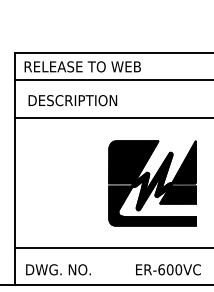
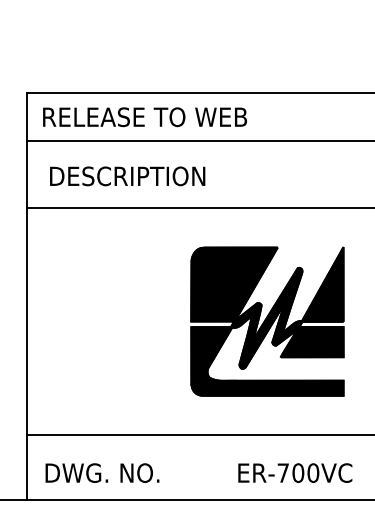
text: (161, 269) -> (283, 472), ER-600VC -> ER-700VC

